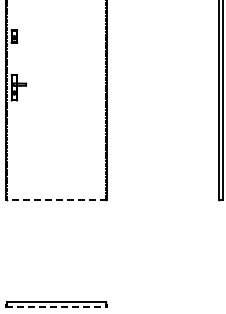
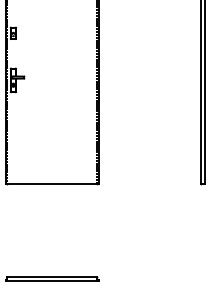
line: (56, 200) -> (52, 183), dashed -> solid
line: (56, 306) -> (52, 281), dashed -> solid

